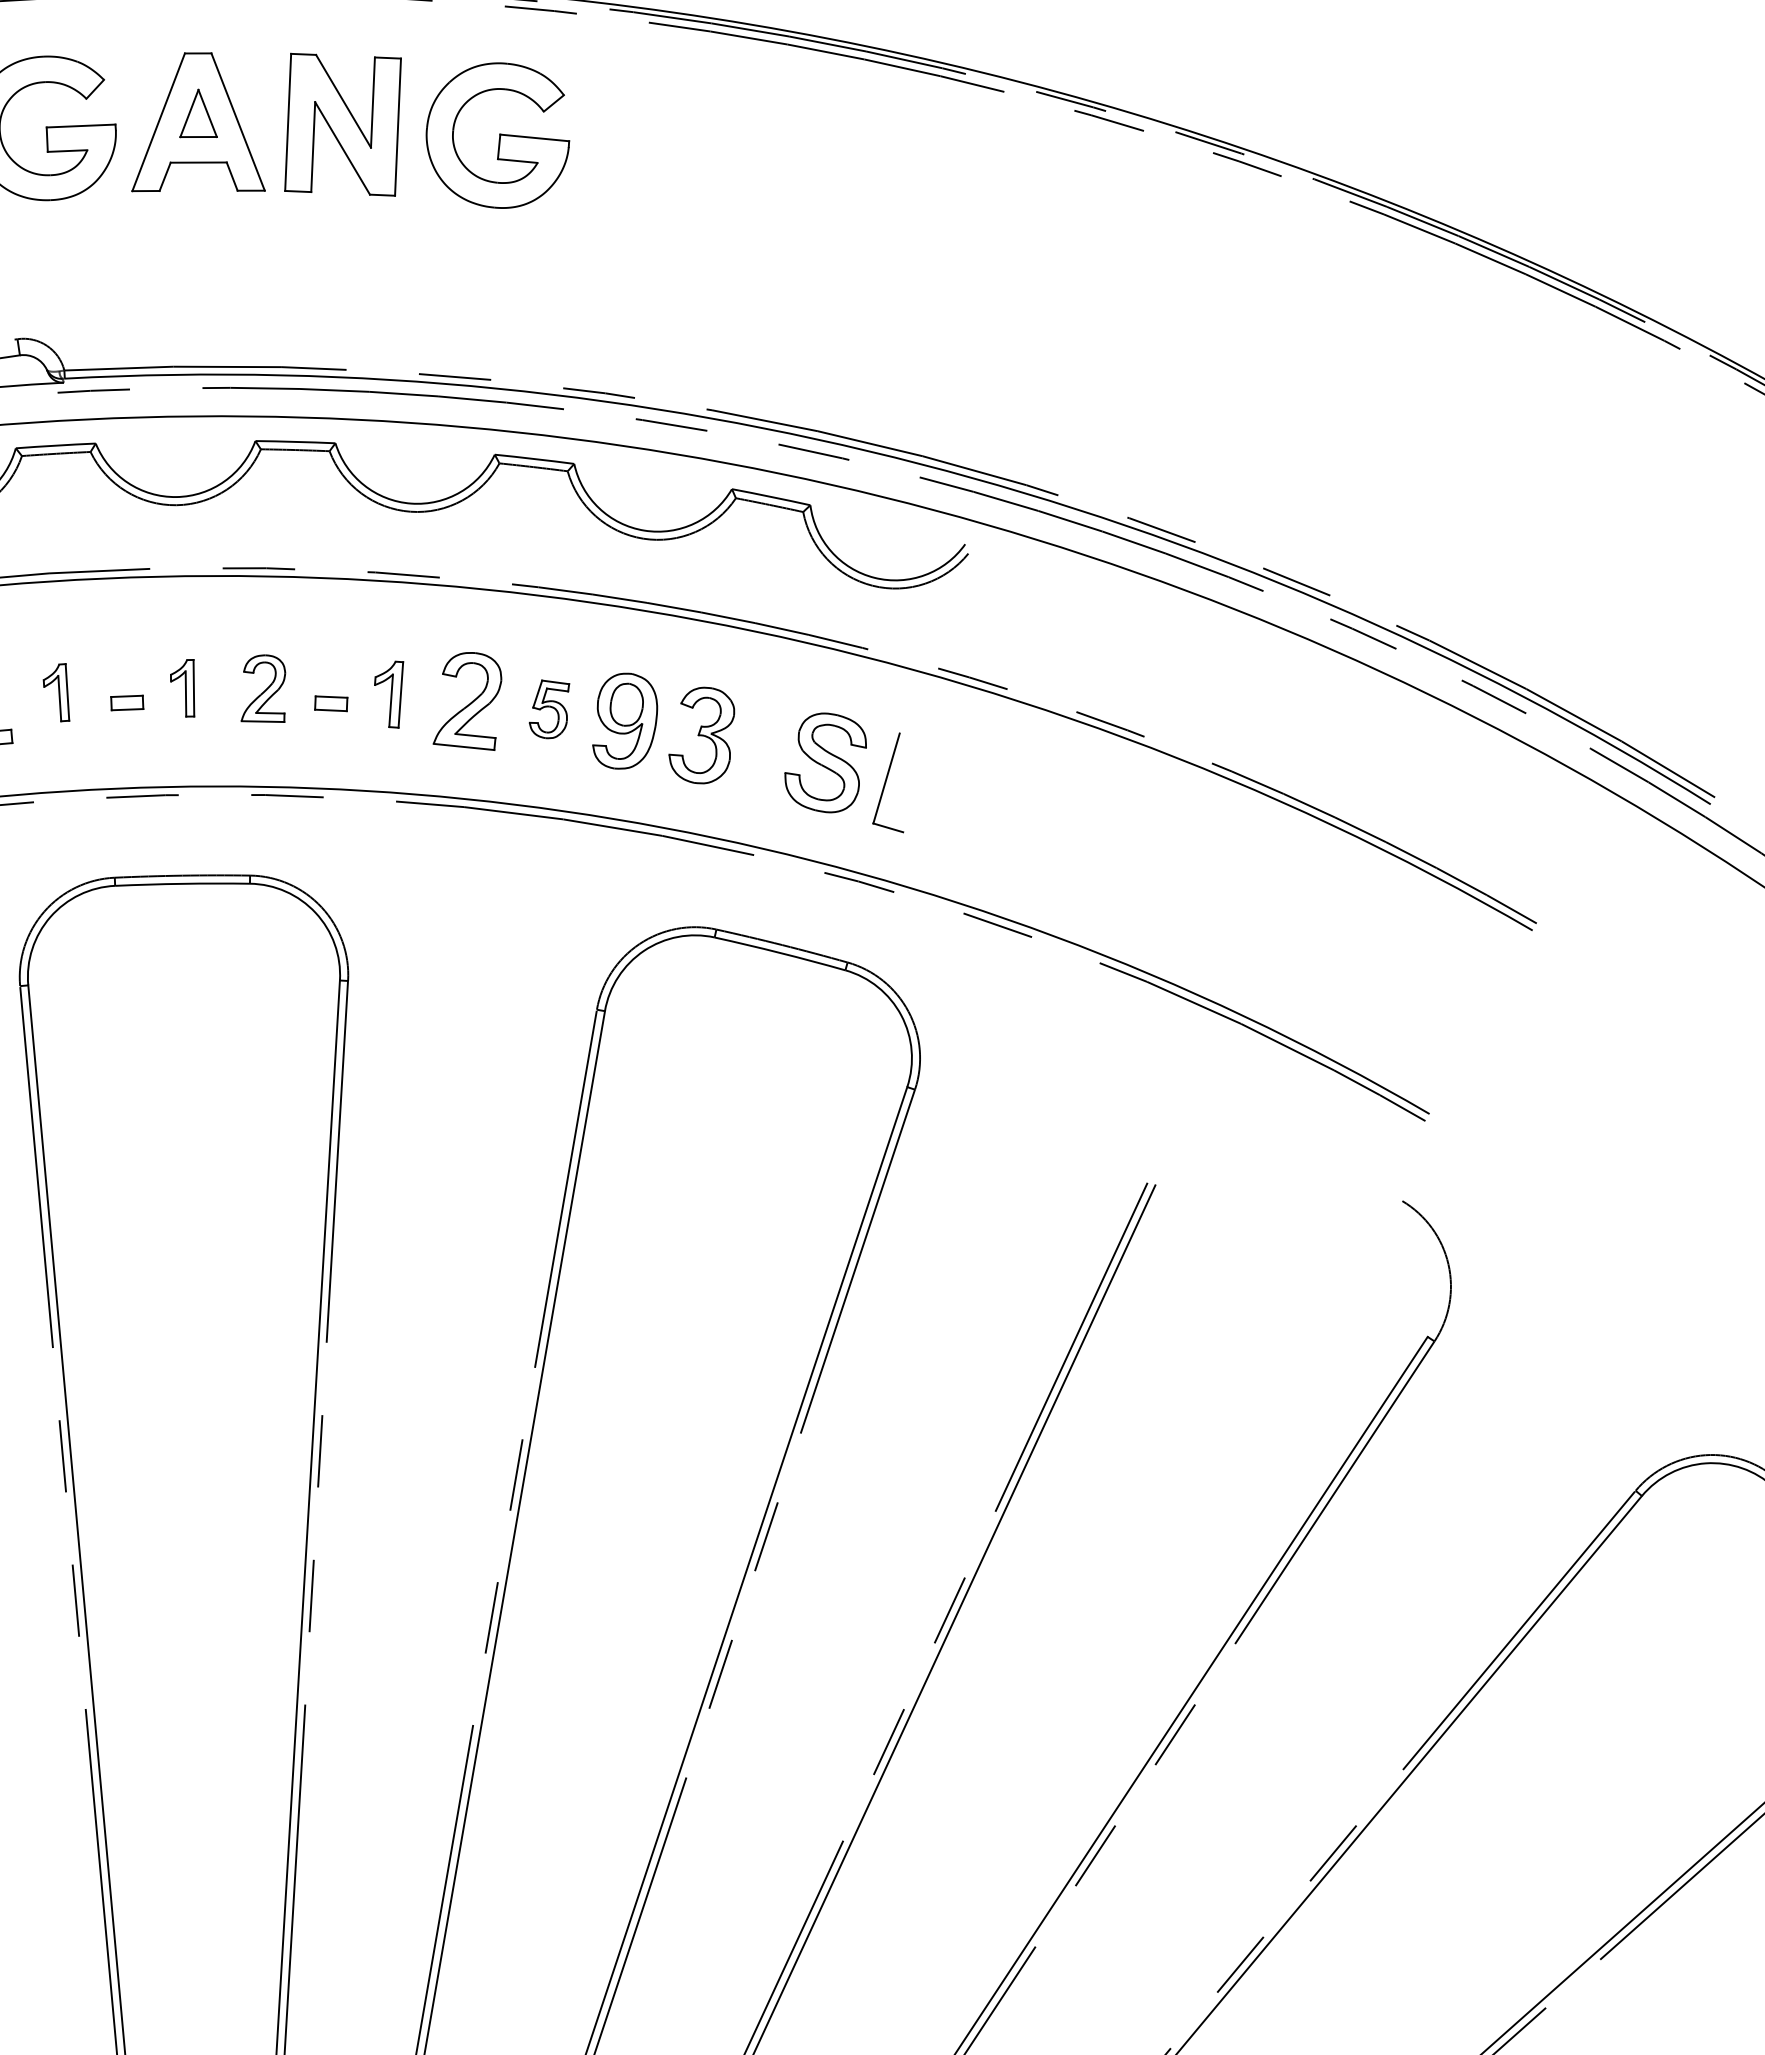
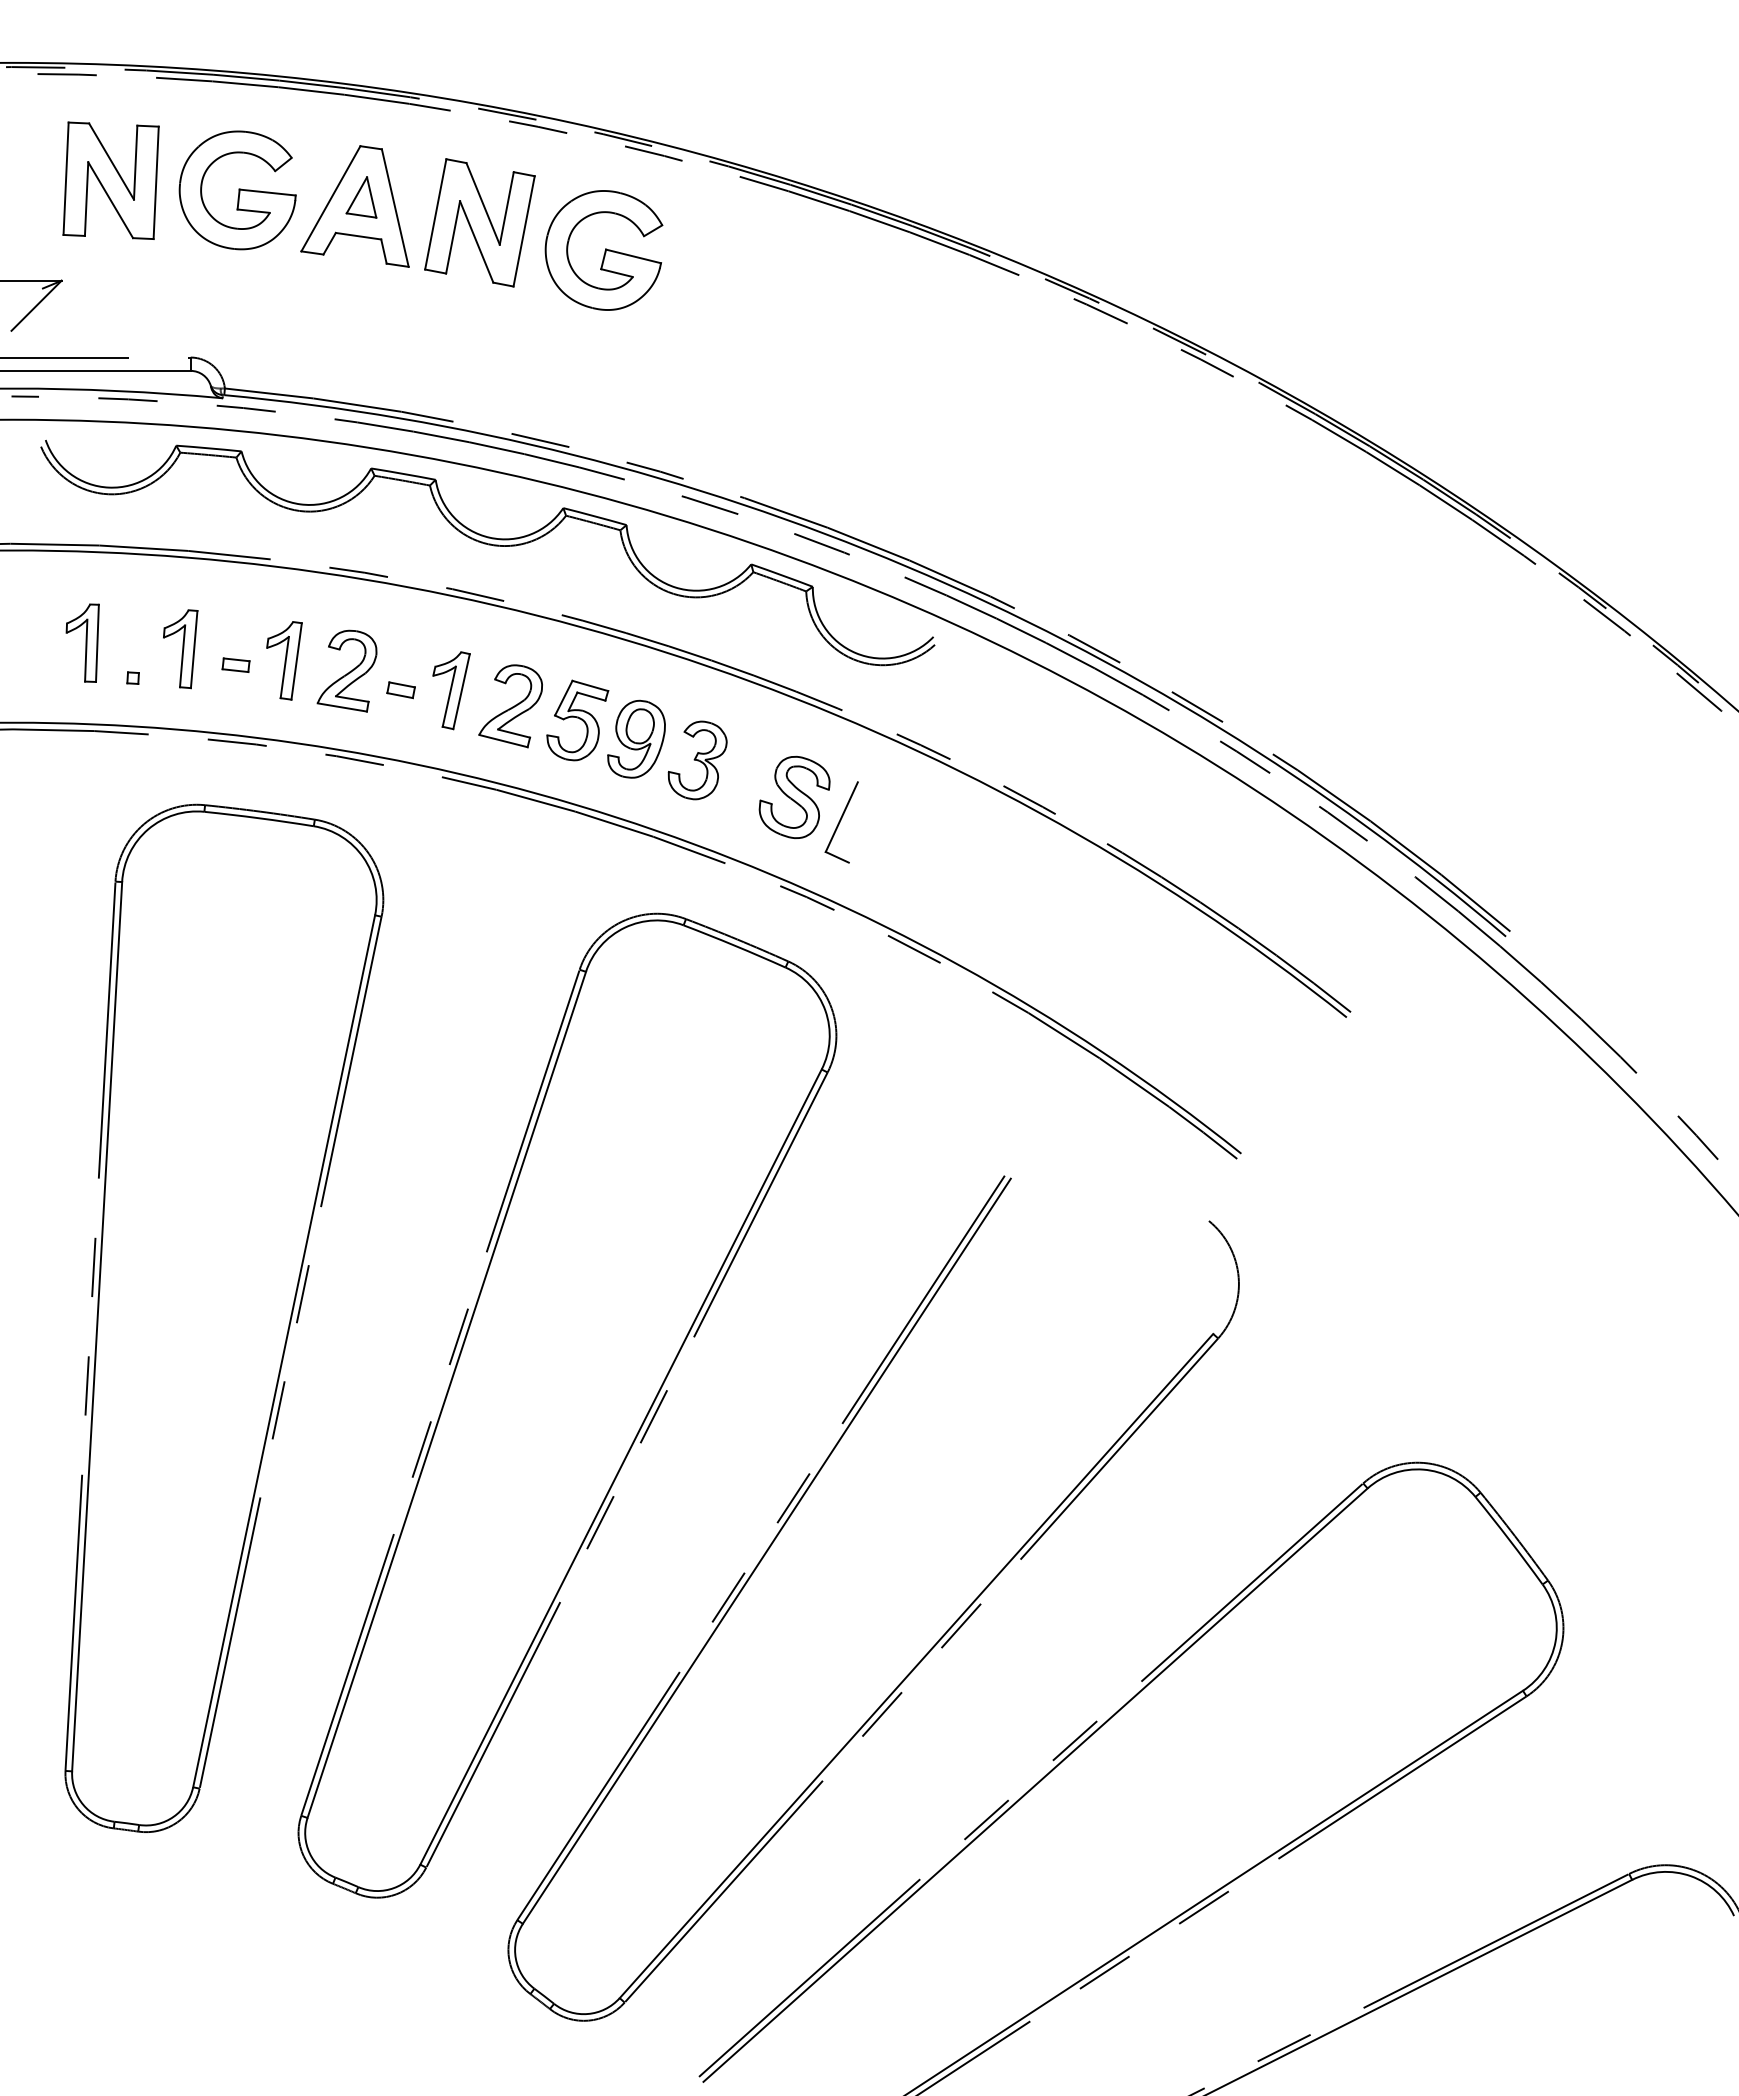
part: (184, 688) -> (284, 660), size x1.67
part: (261, 689) -> (346, 670), size x1.43
part: (57, 693) -> (180, 649), size x1.67
part: (392, 695) -> (451, 690), size x1.43
part: (549, 708) -> (577, 720), size x1.67

